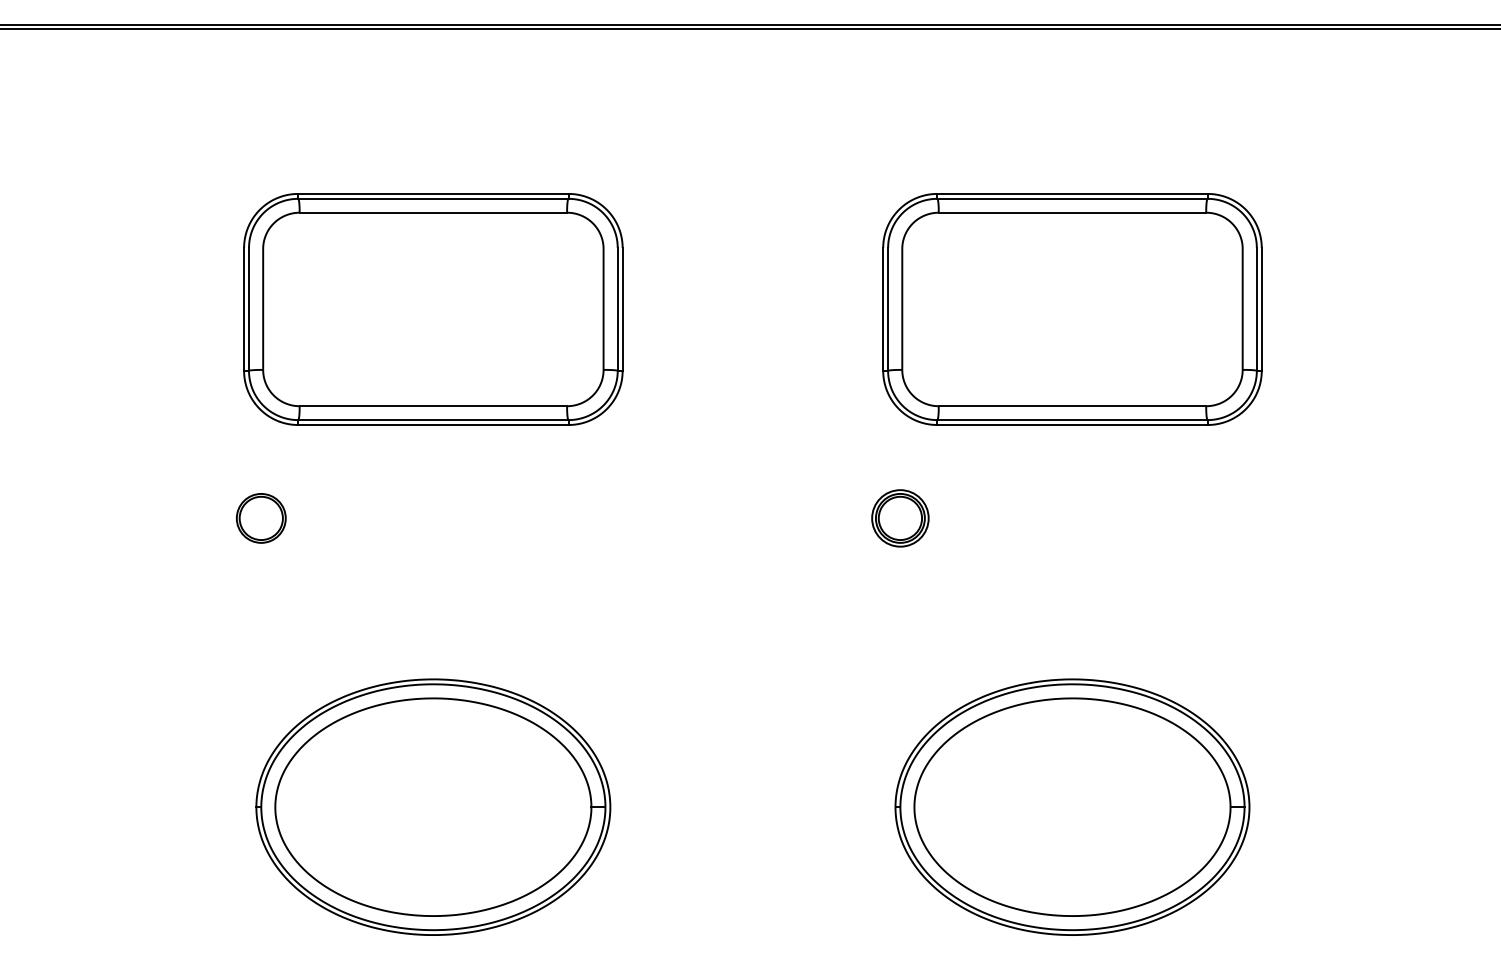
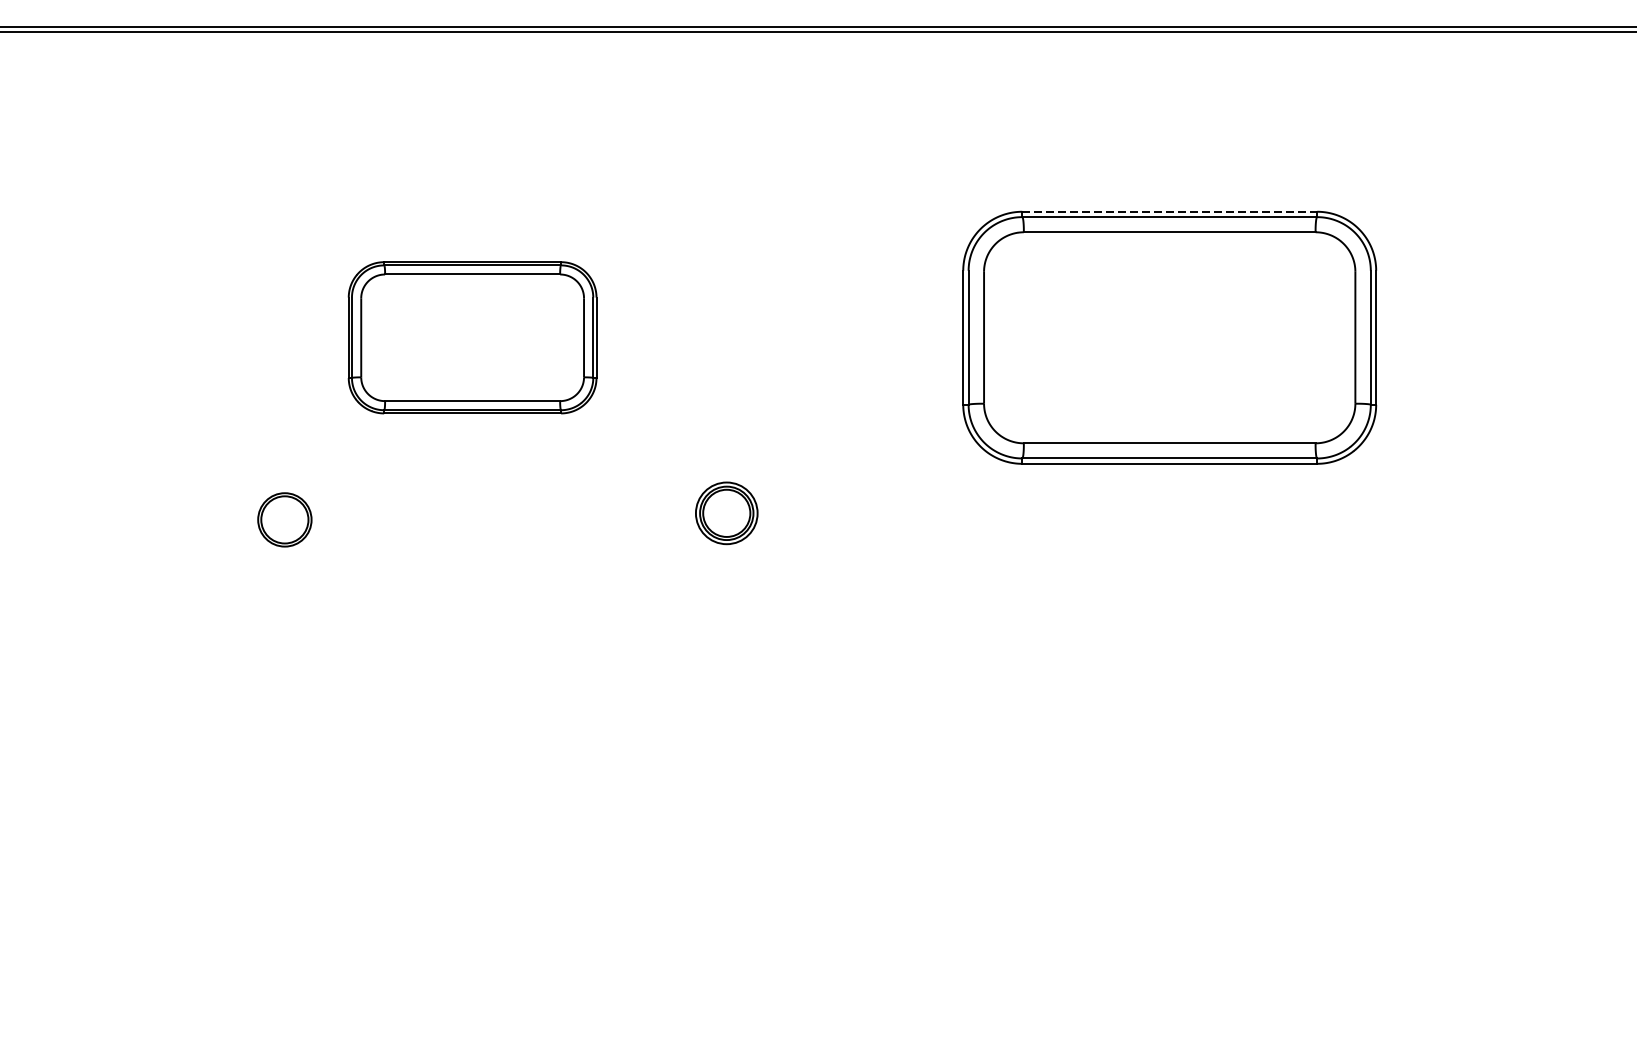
line: (1072, 193) -> (1169, 211), solid -> dashed
part: (433, 309) -> (472, 337), size x0.6
part: (261, 518) -> (285, 520), moved
part: (900, 518) -> (726, 513), moved
part: (433, 806) -> (472, 879), removed
part: (1072, 806) -> (1169, 879), removed

